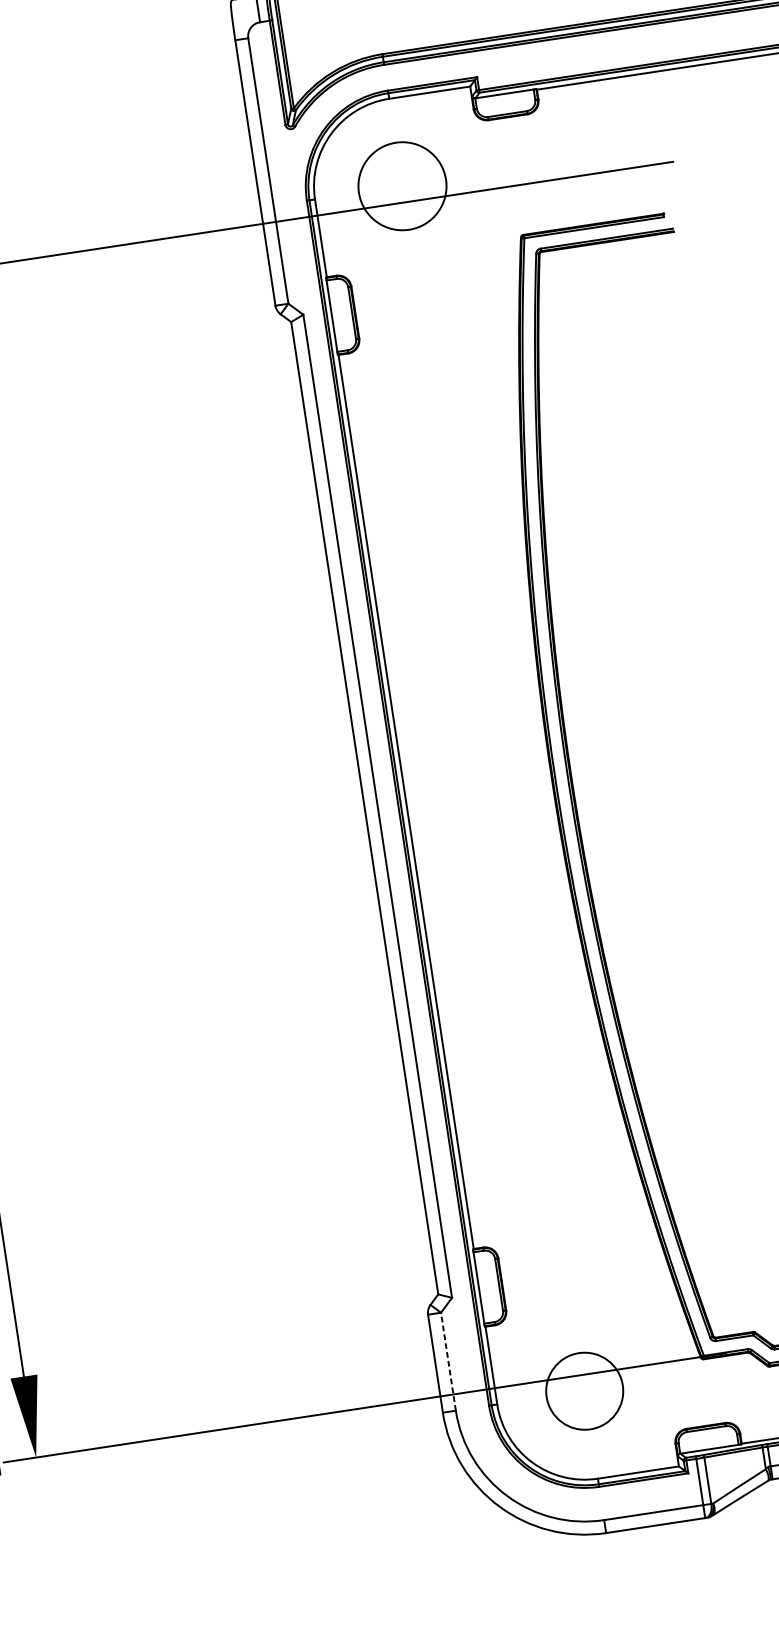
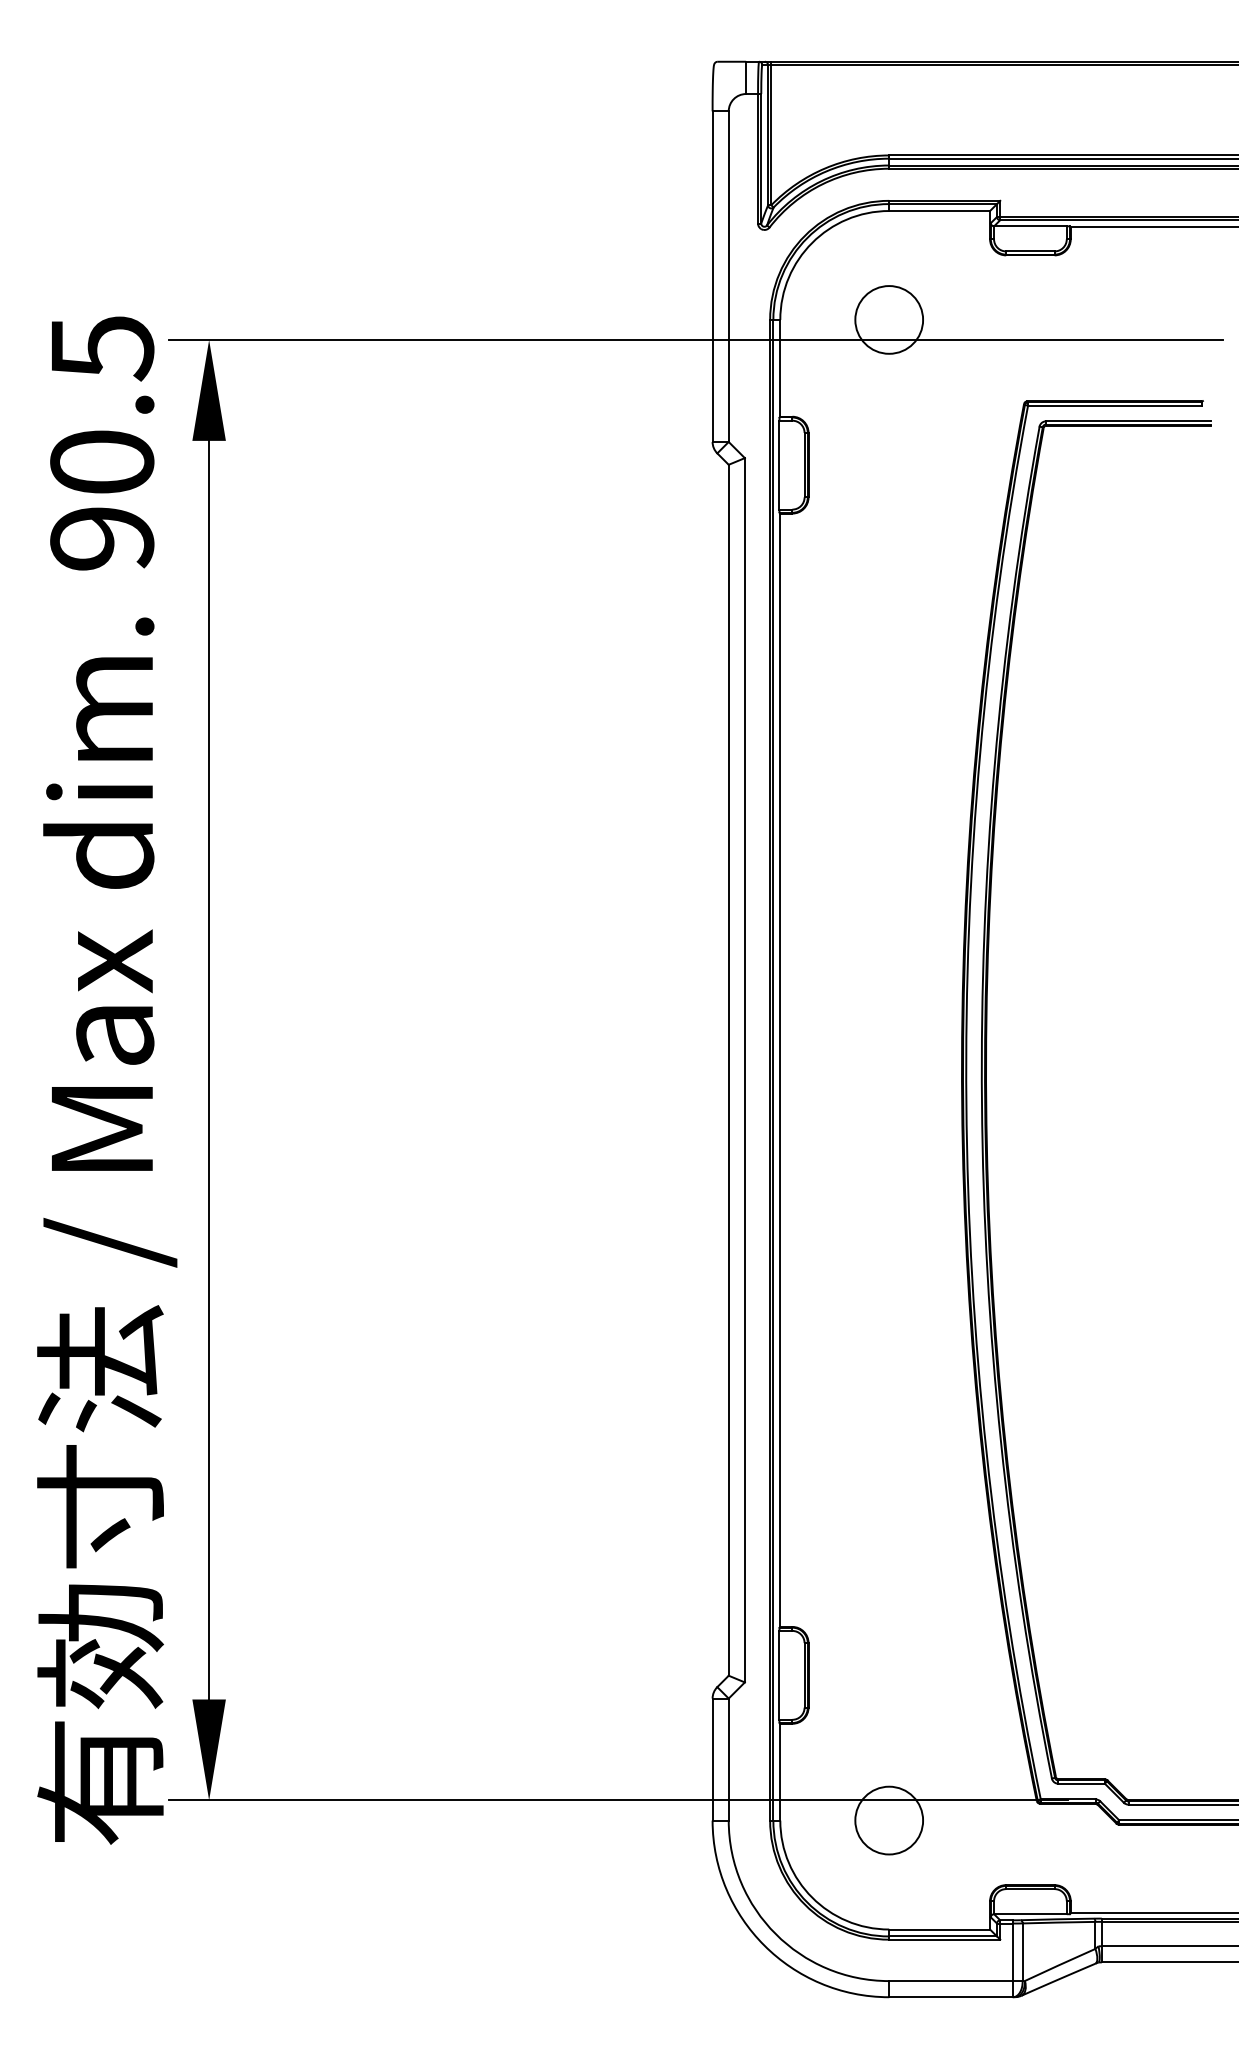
circle: (402, 185) -> (889, 319), size x0.62
line: (448, 1361) -> (728, 1759), dashed -> solid
circle: (584, 1391) -> (889, 1820), size x0.71

